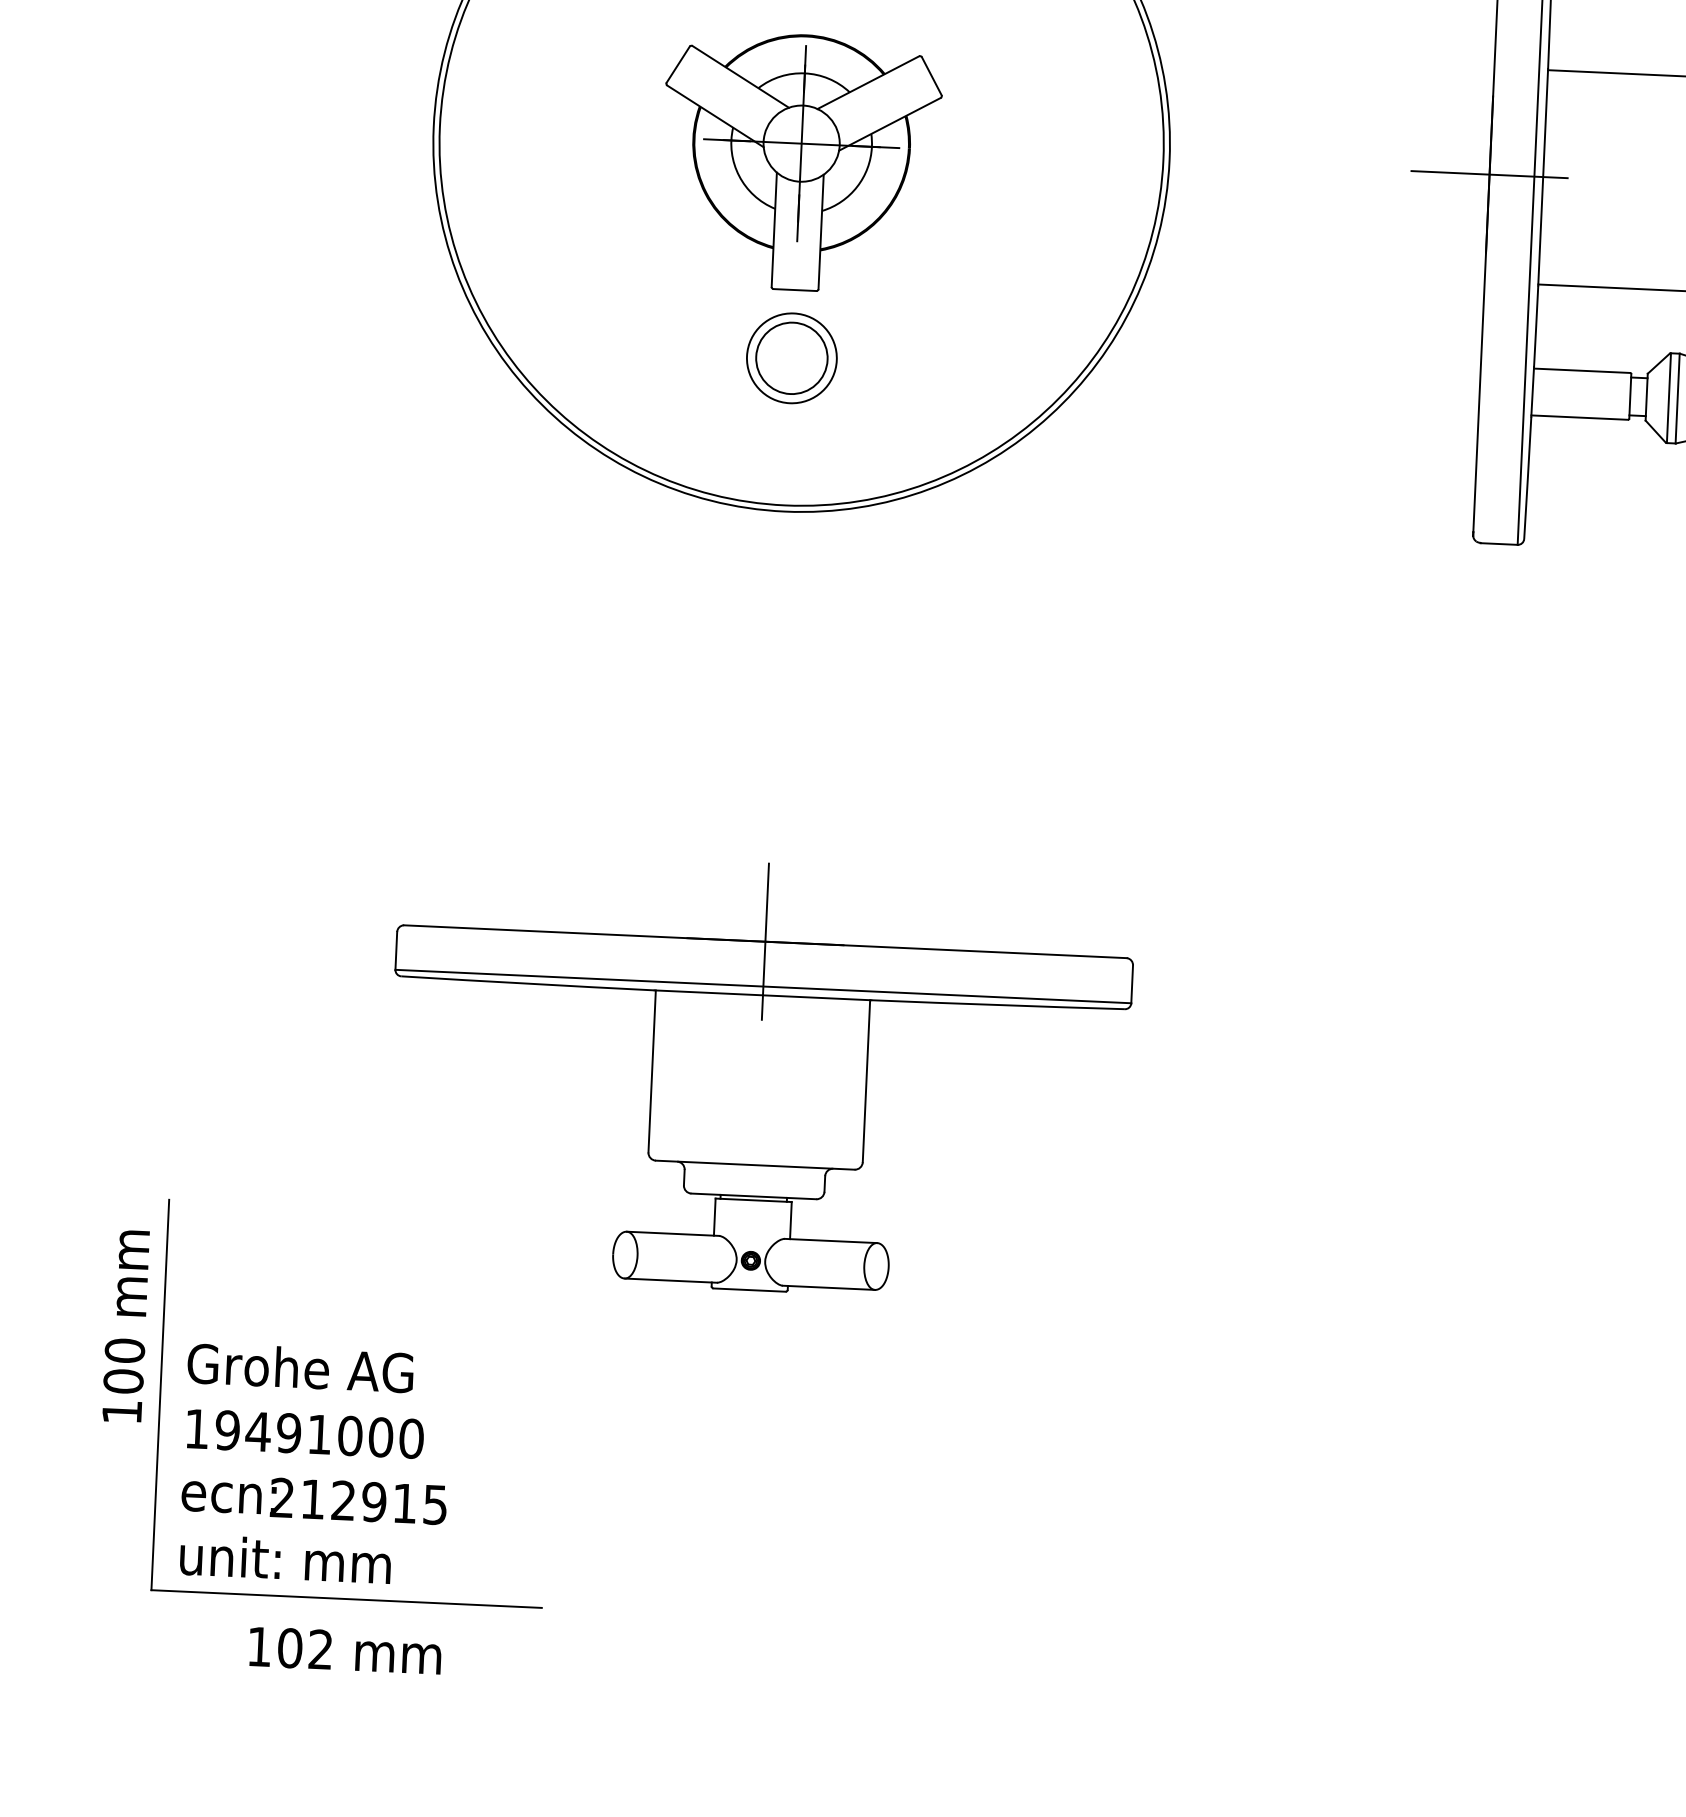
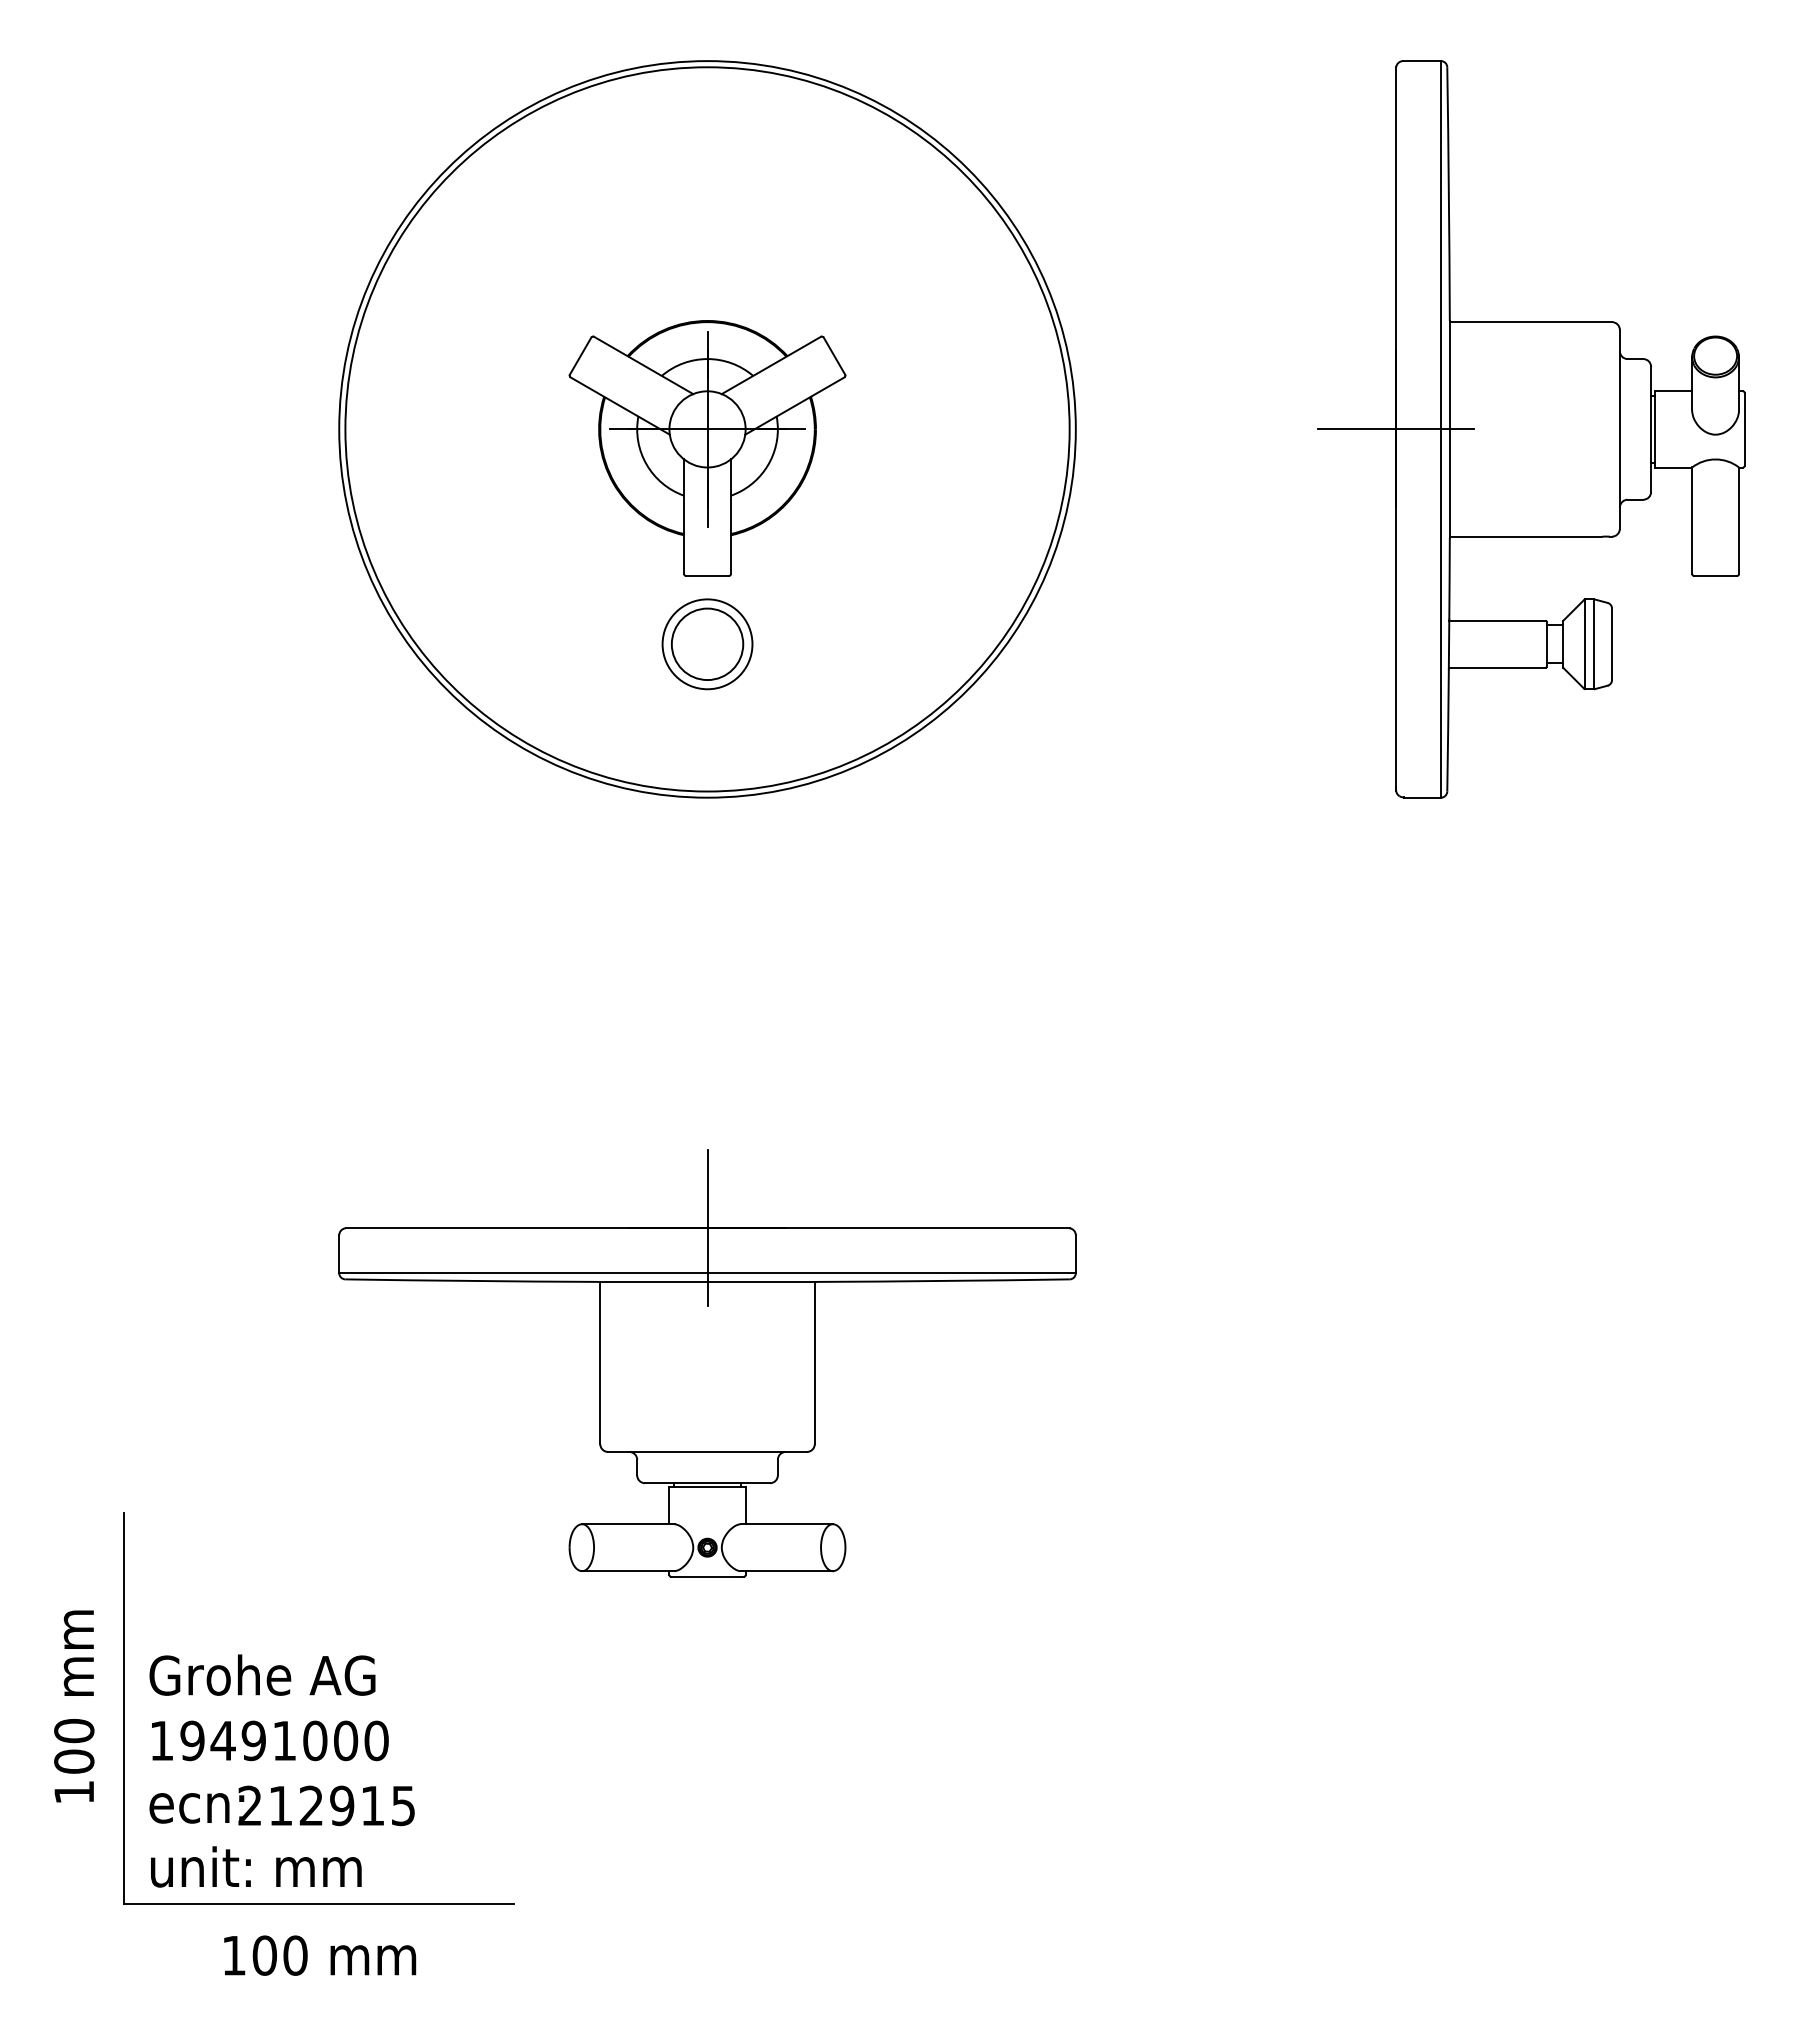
text: (126, 1326) -> (74, 1706), moved
text: (320, 1649) -> (295, 1955), 102 -> 100

